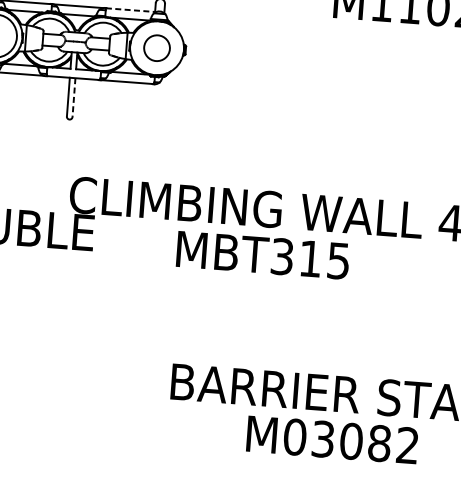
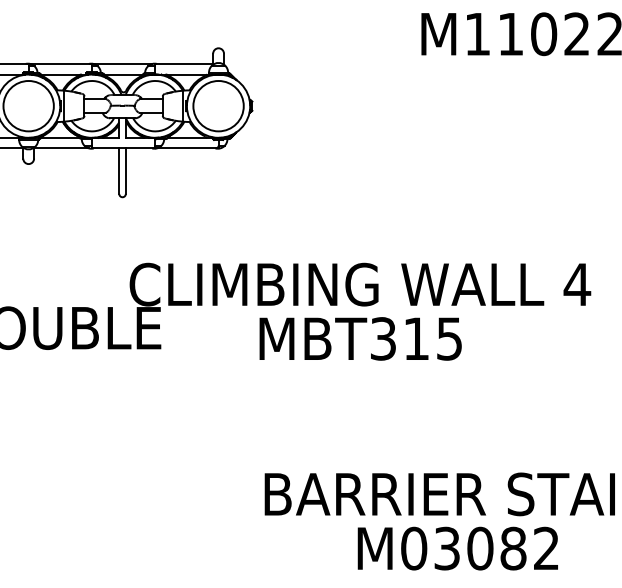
line: (130, 9) -> (184, 63), dashed -> solid
circle: (156, 48) -> (218, 106), size x1.67
line: (73, 97) -> (125, 171), dashed -> solid

